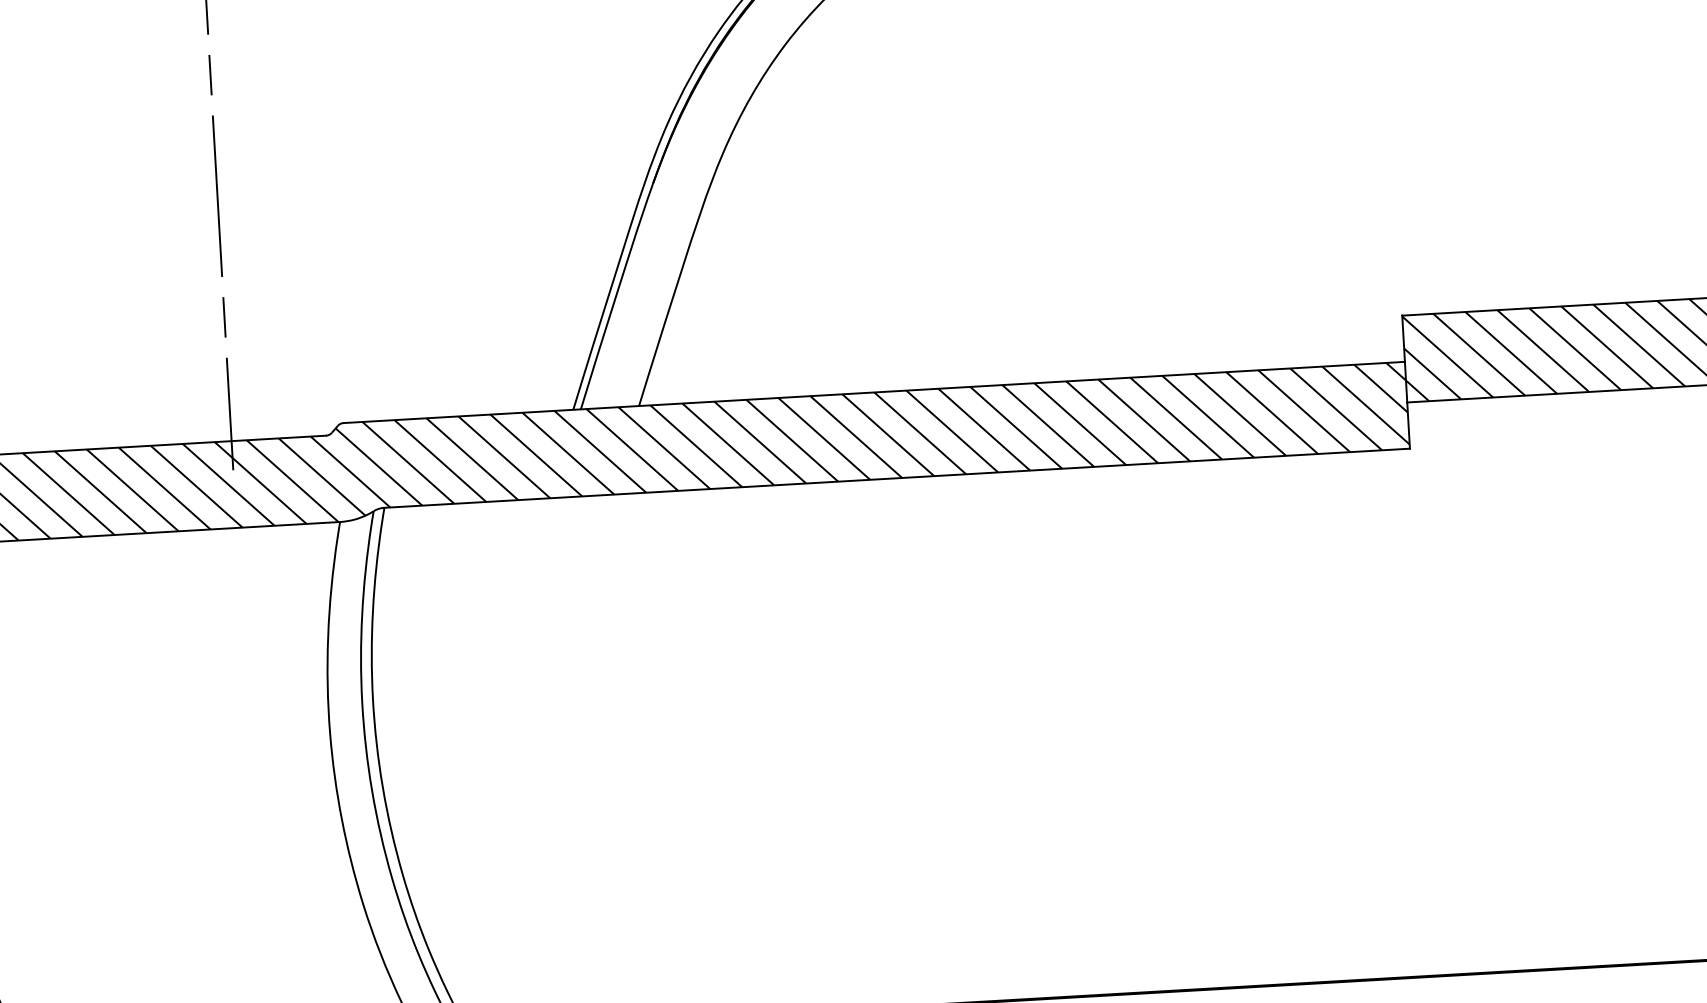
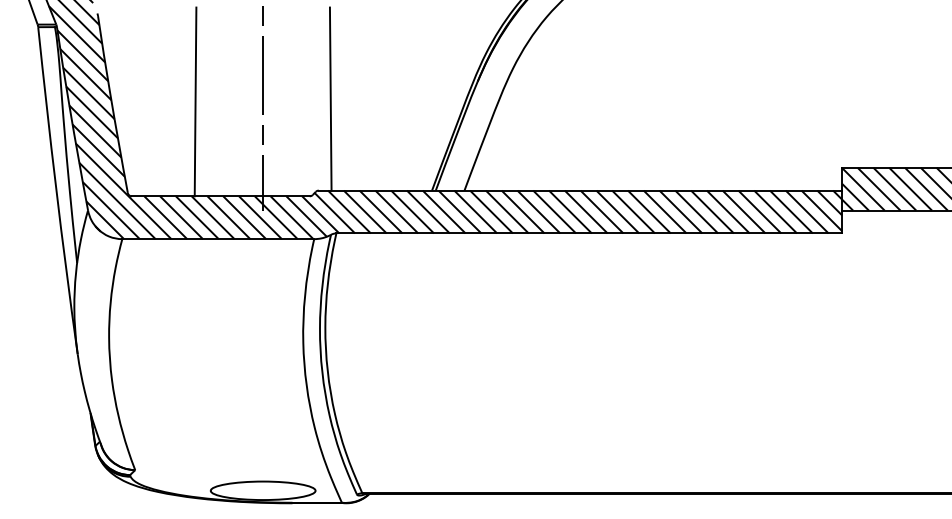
line: (356, 234) -> (330, 98), added
line: (83, 256) -> (195, 101), added

